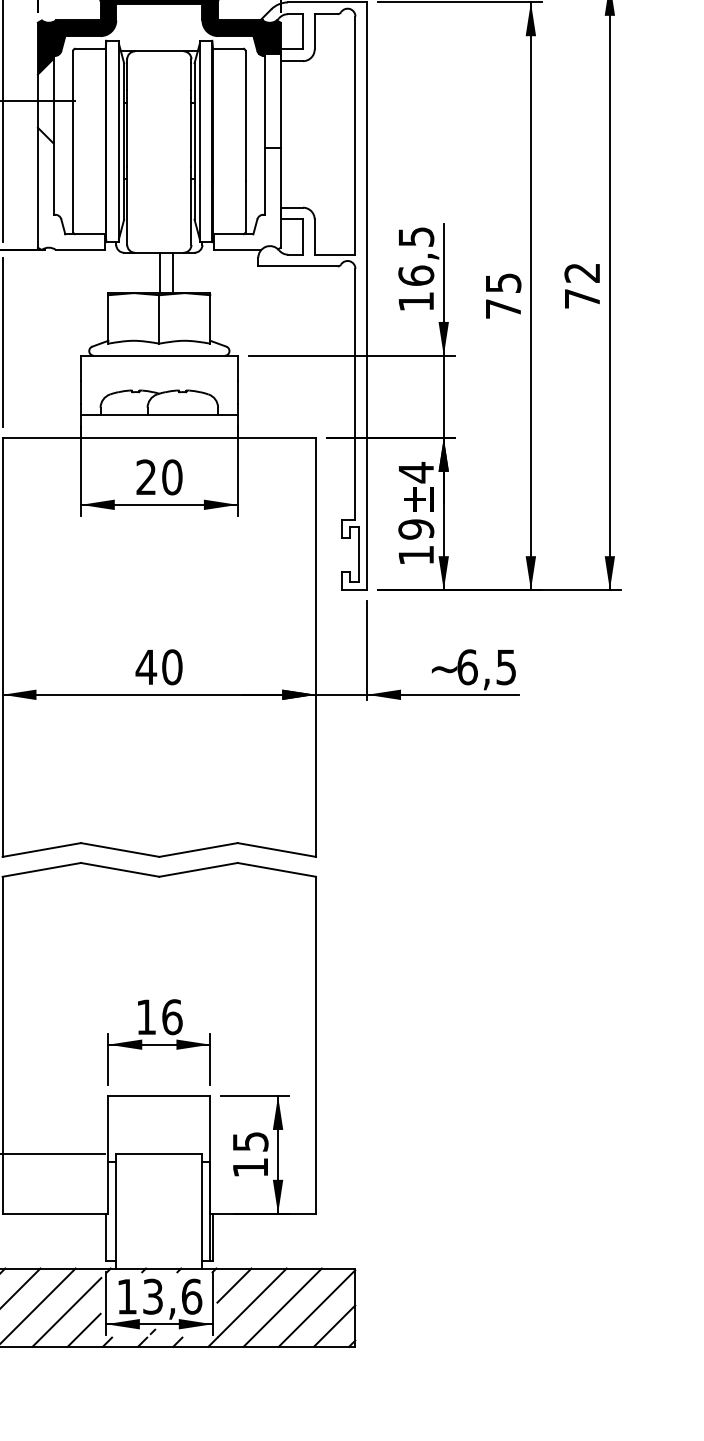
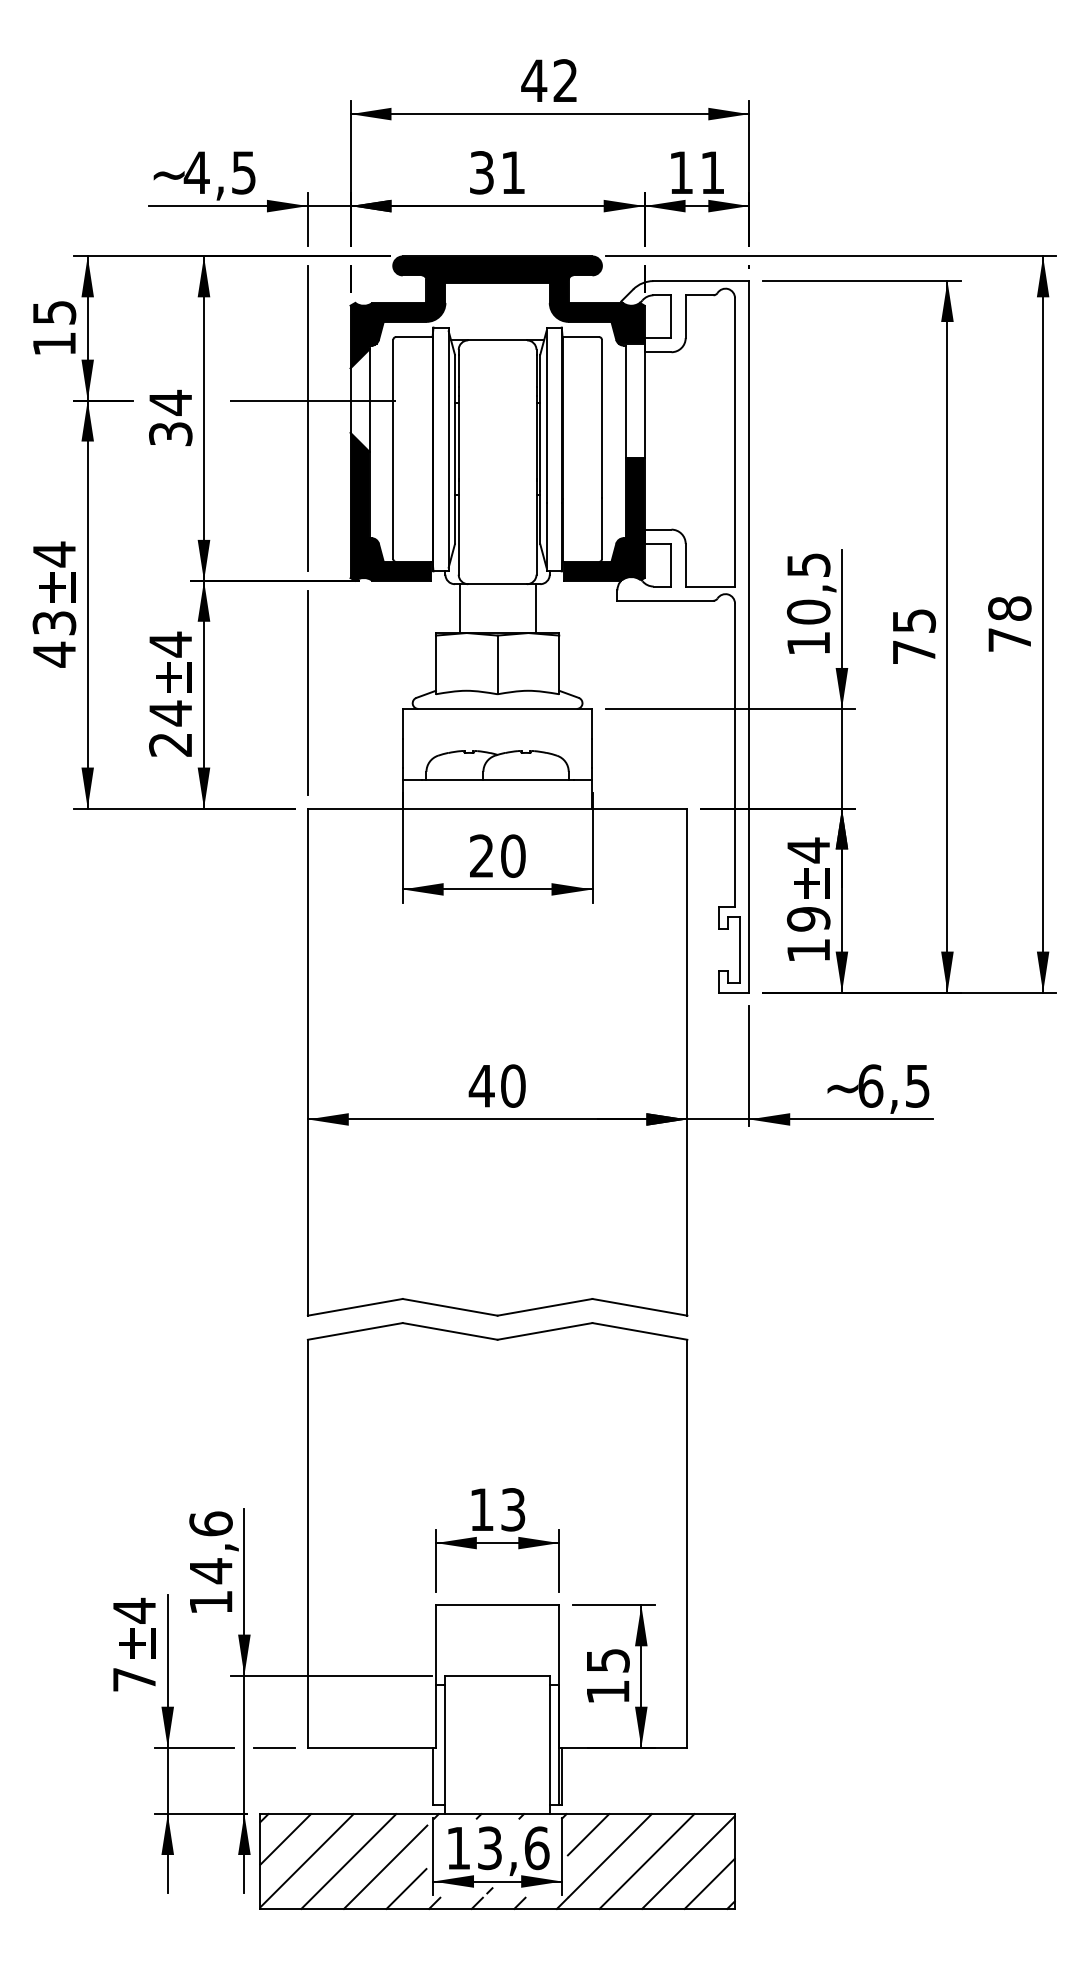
fill: (70, 188) -> (390, 506), added
fill: (247, 198) -> (604, 518), added
line: (160, 272) -> (535, 608), moved
line: (173, 272) -> (459, 608), moved
text: (582, 272) -> (1009, 608), 72 -> 78
text: (416, 275) -> (808, 611), 16,5 -> 10,5
text: (172, 1016) -> (513, 1509), 16 -> 13

